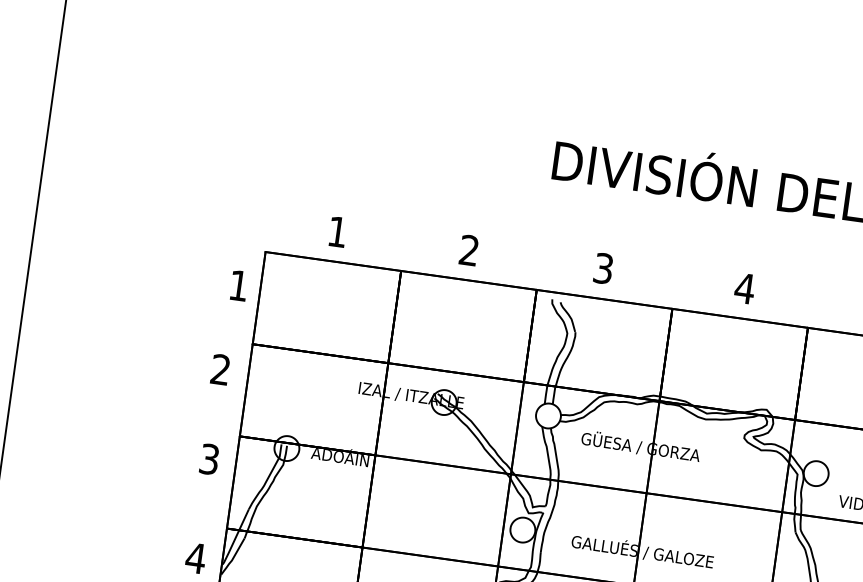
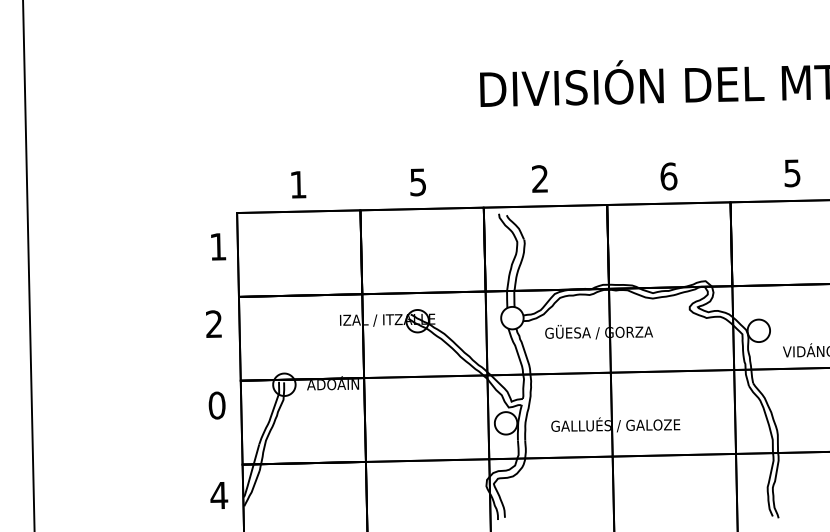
text: (468, 250) -> (417, 182), 2 -> 5
text: (603, 269) -> (540, 179), 3 -> 2
text: (744, 288) -> (668, 176), 4 -> 6
text: (208, 459) -> (216, 405), 3 -> 0

